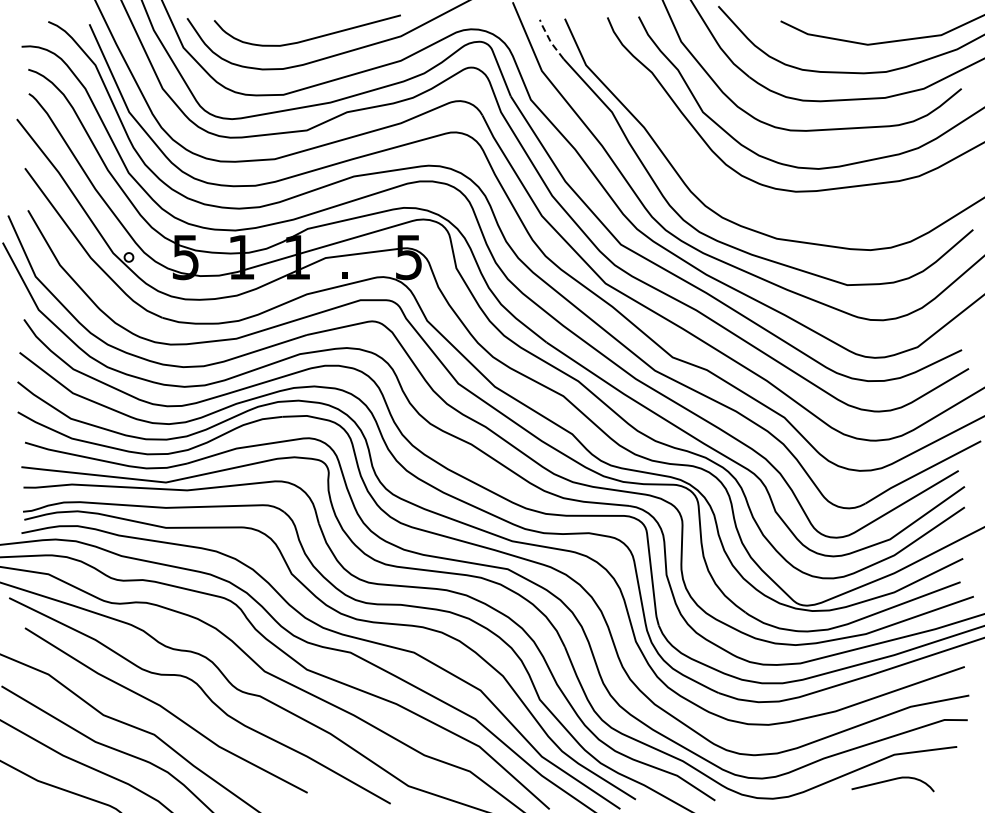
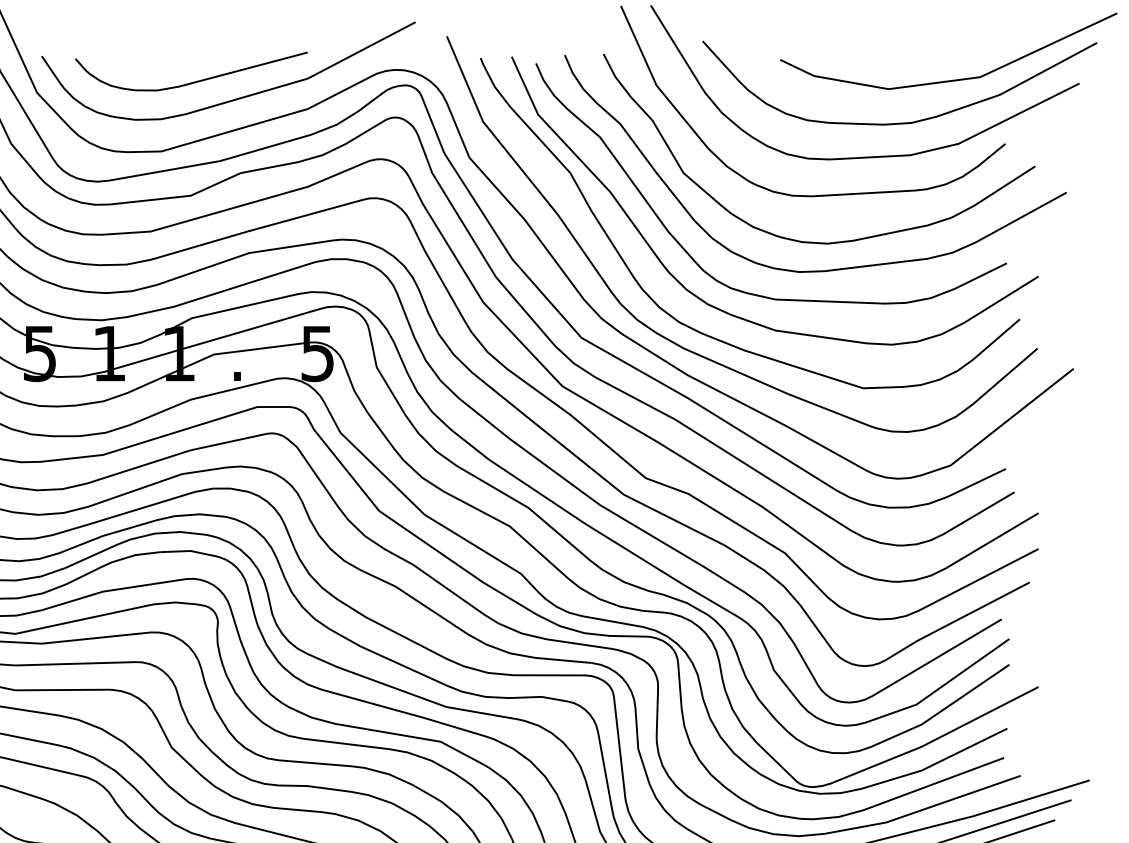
line: (549, 40) -> (492, 83), dashed -> solid
curve: (710, 179) -> (692, 256), added

